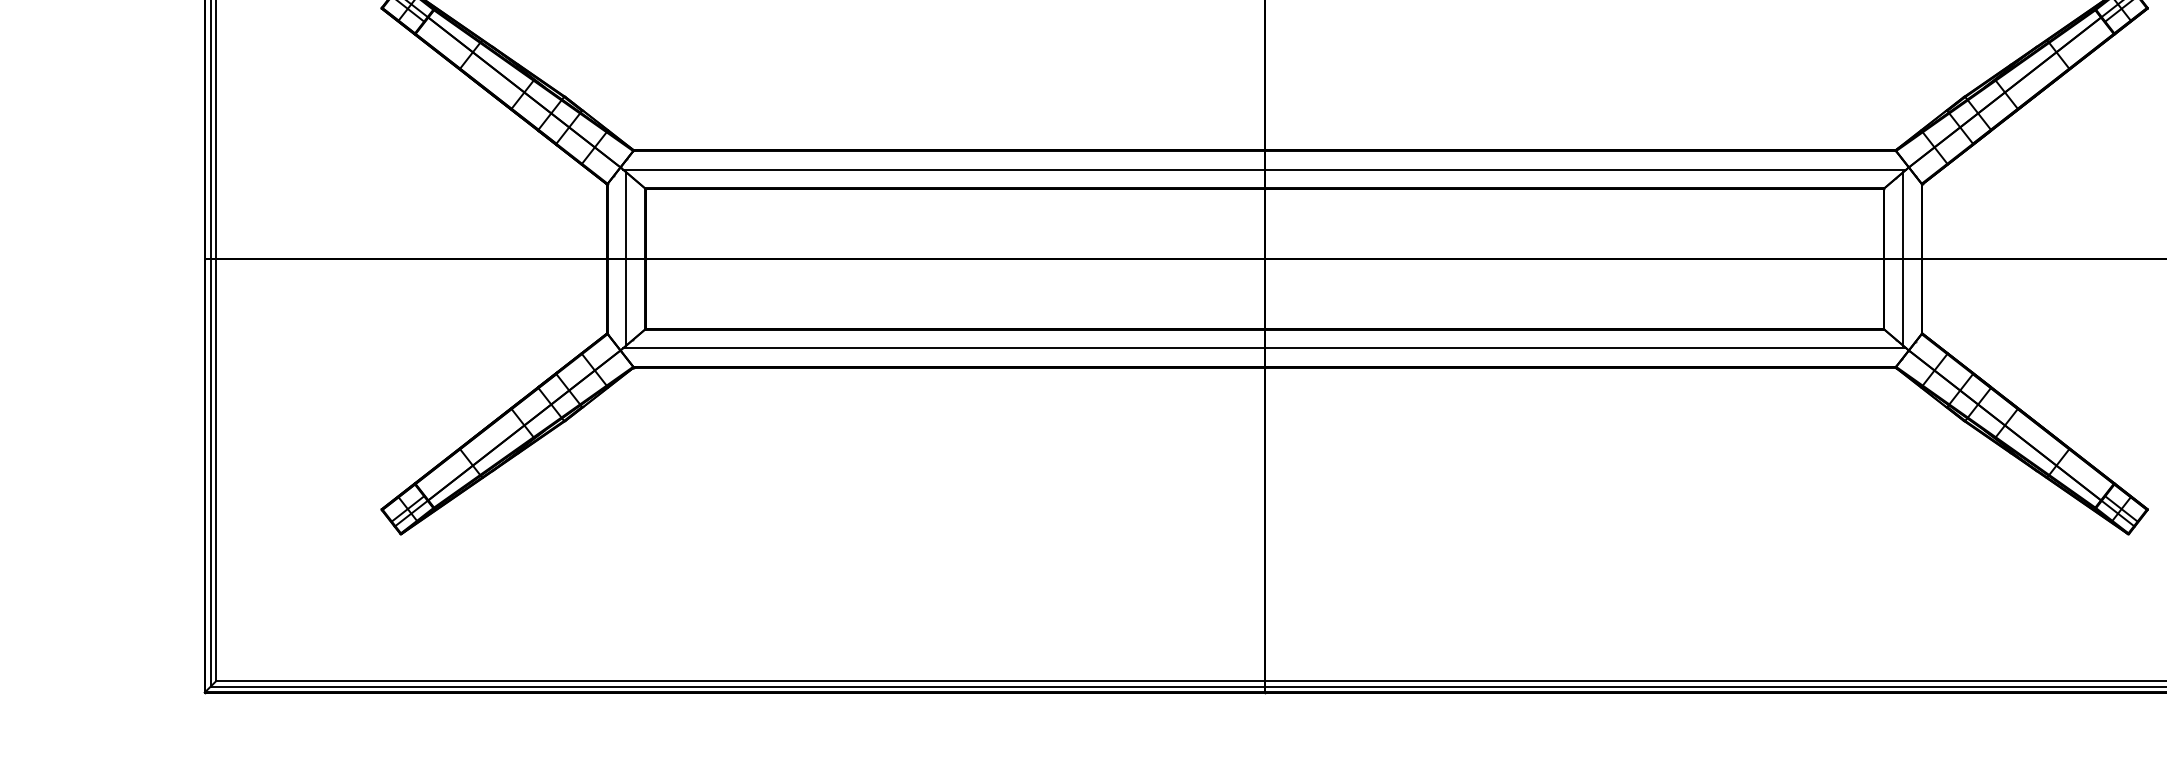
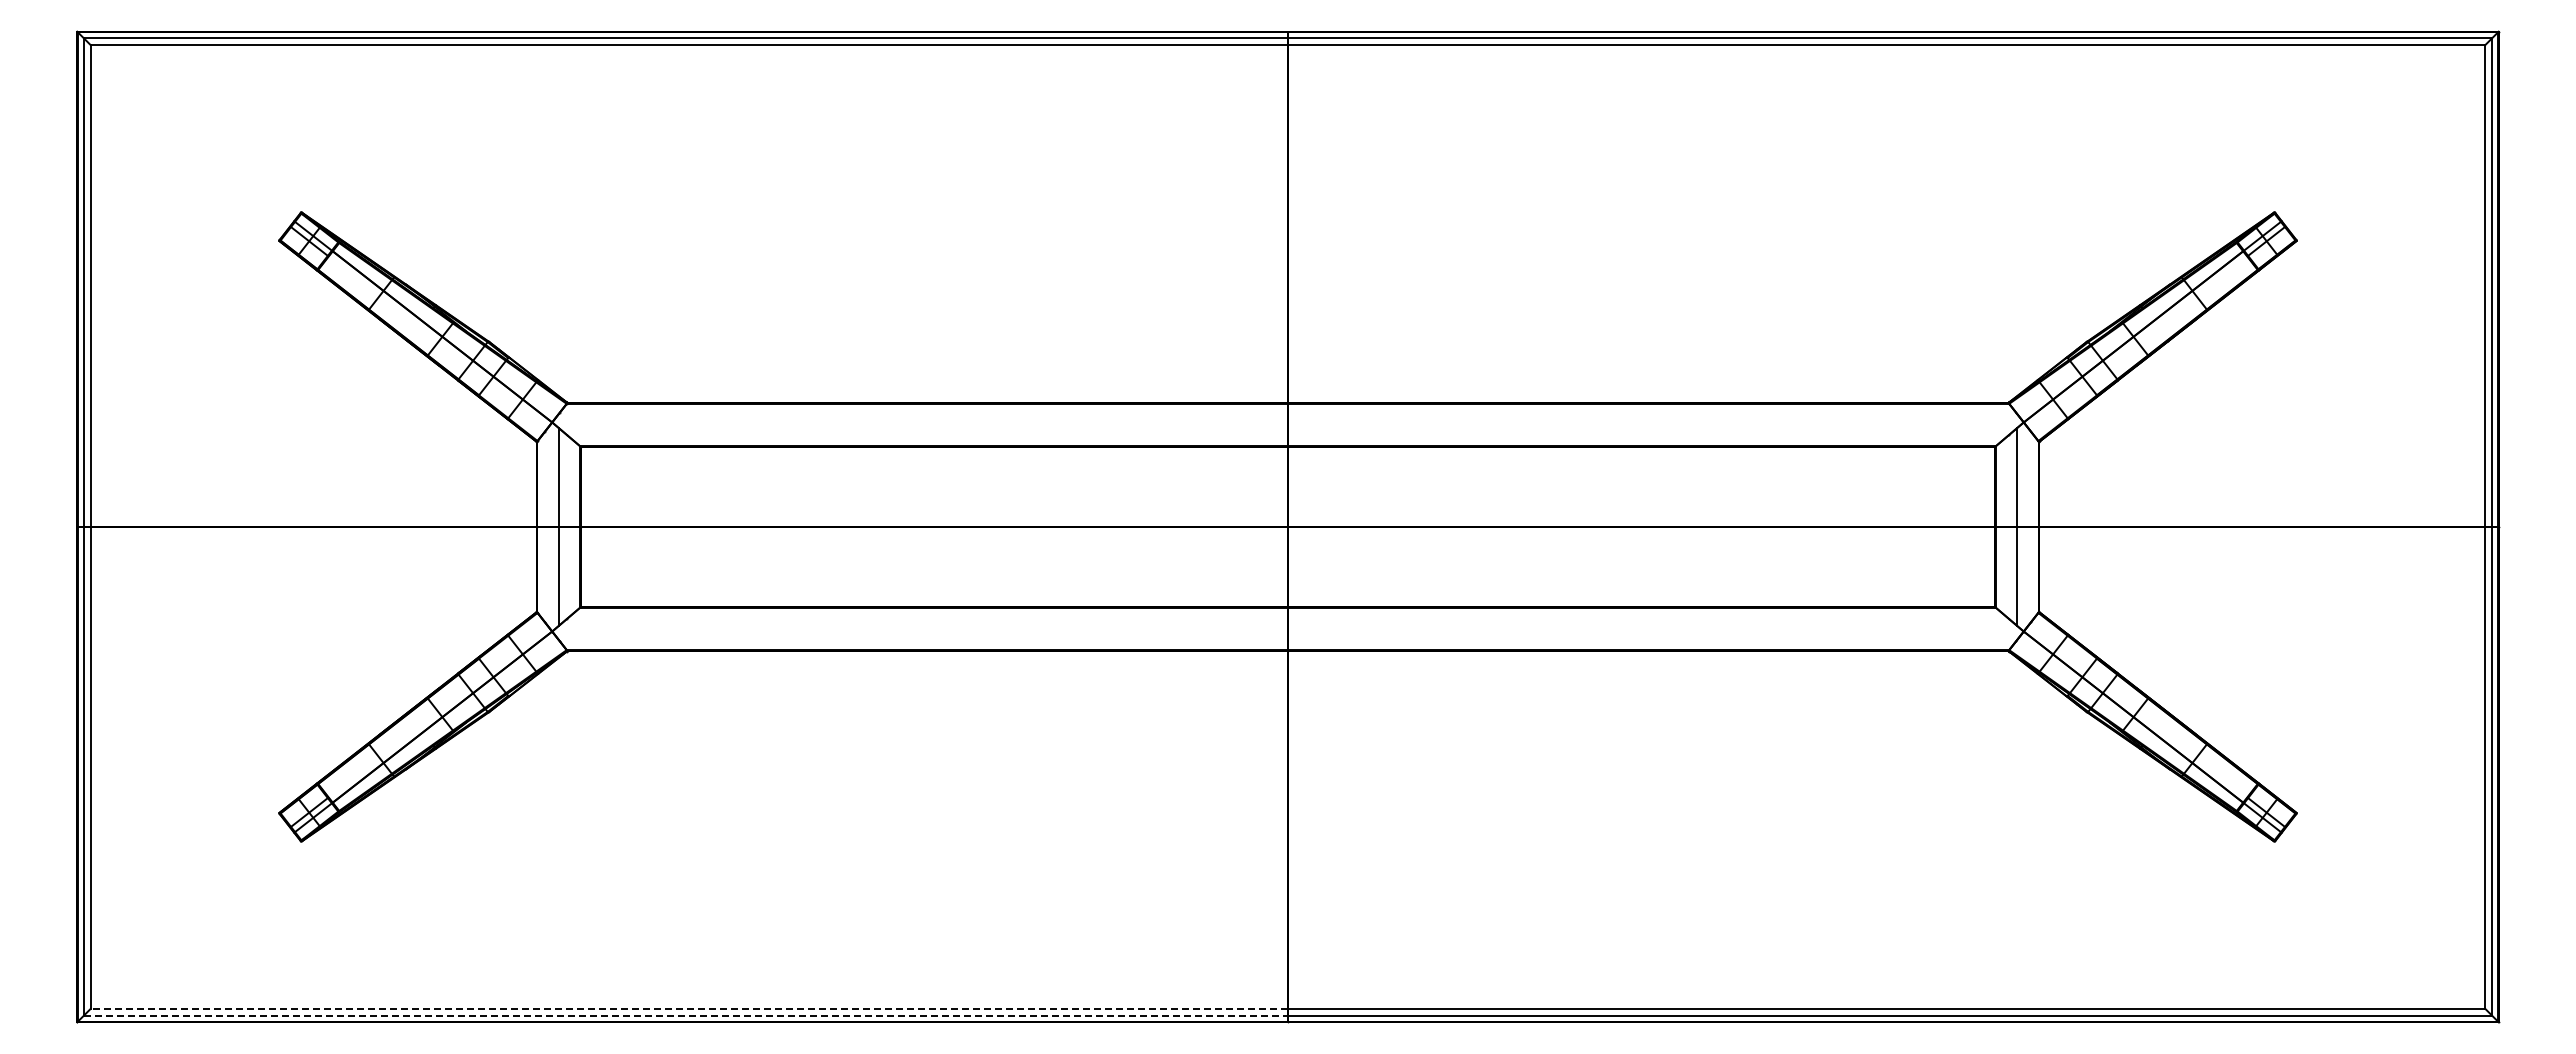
line: (1264, 169) -> (1287, 424), removed
line: (1264, 348) -> (1287, 629), removed
line: (740, 680) -> (689, 1008), solid -> dashed
line: (738, 686) -> (686, 1015), solid -> dashed

